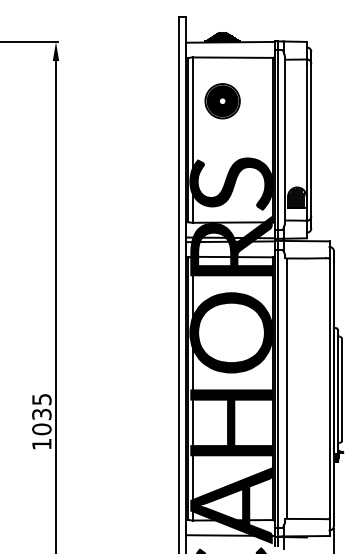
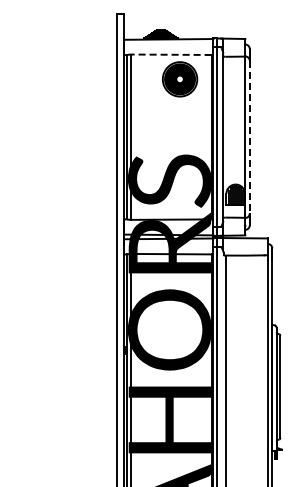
line: (233, 57) -> (171, 54), solid -> dashed
part: (222, 101) -> (179, 79), moved
line: (311, 140) -> (249, 137), solid -> dashed

